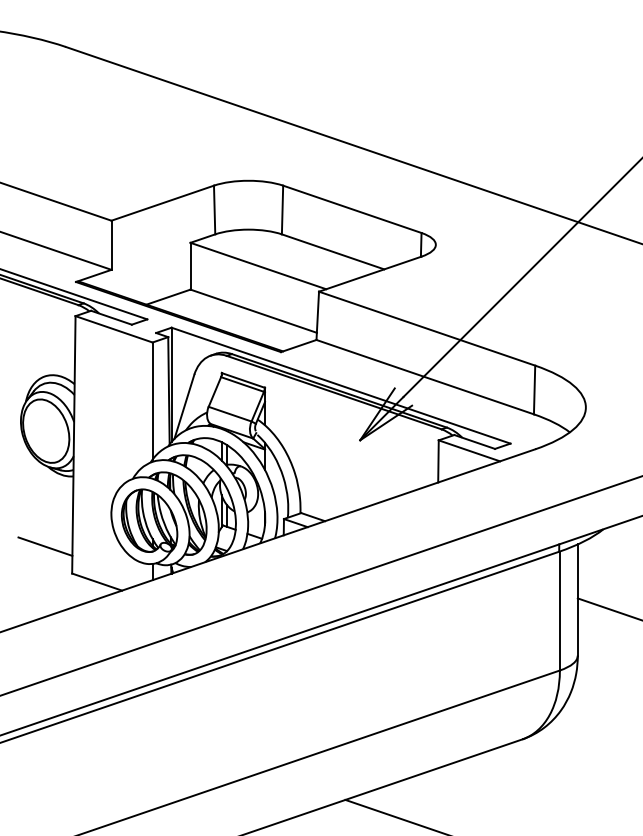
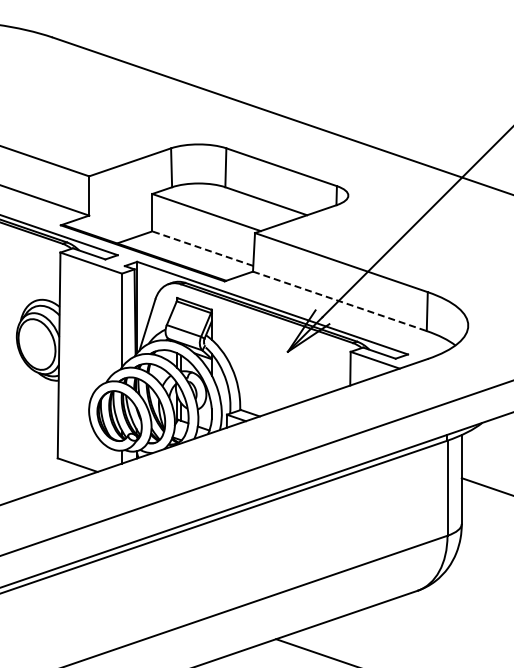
line: (253, 311) -> (202, 248), solid -> dashed
line: (424, 377) -> (339, 301), solid -> dashed
line: (44, 546) -> (35, 436), removed

